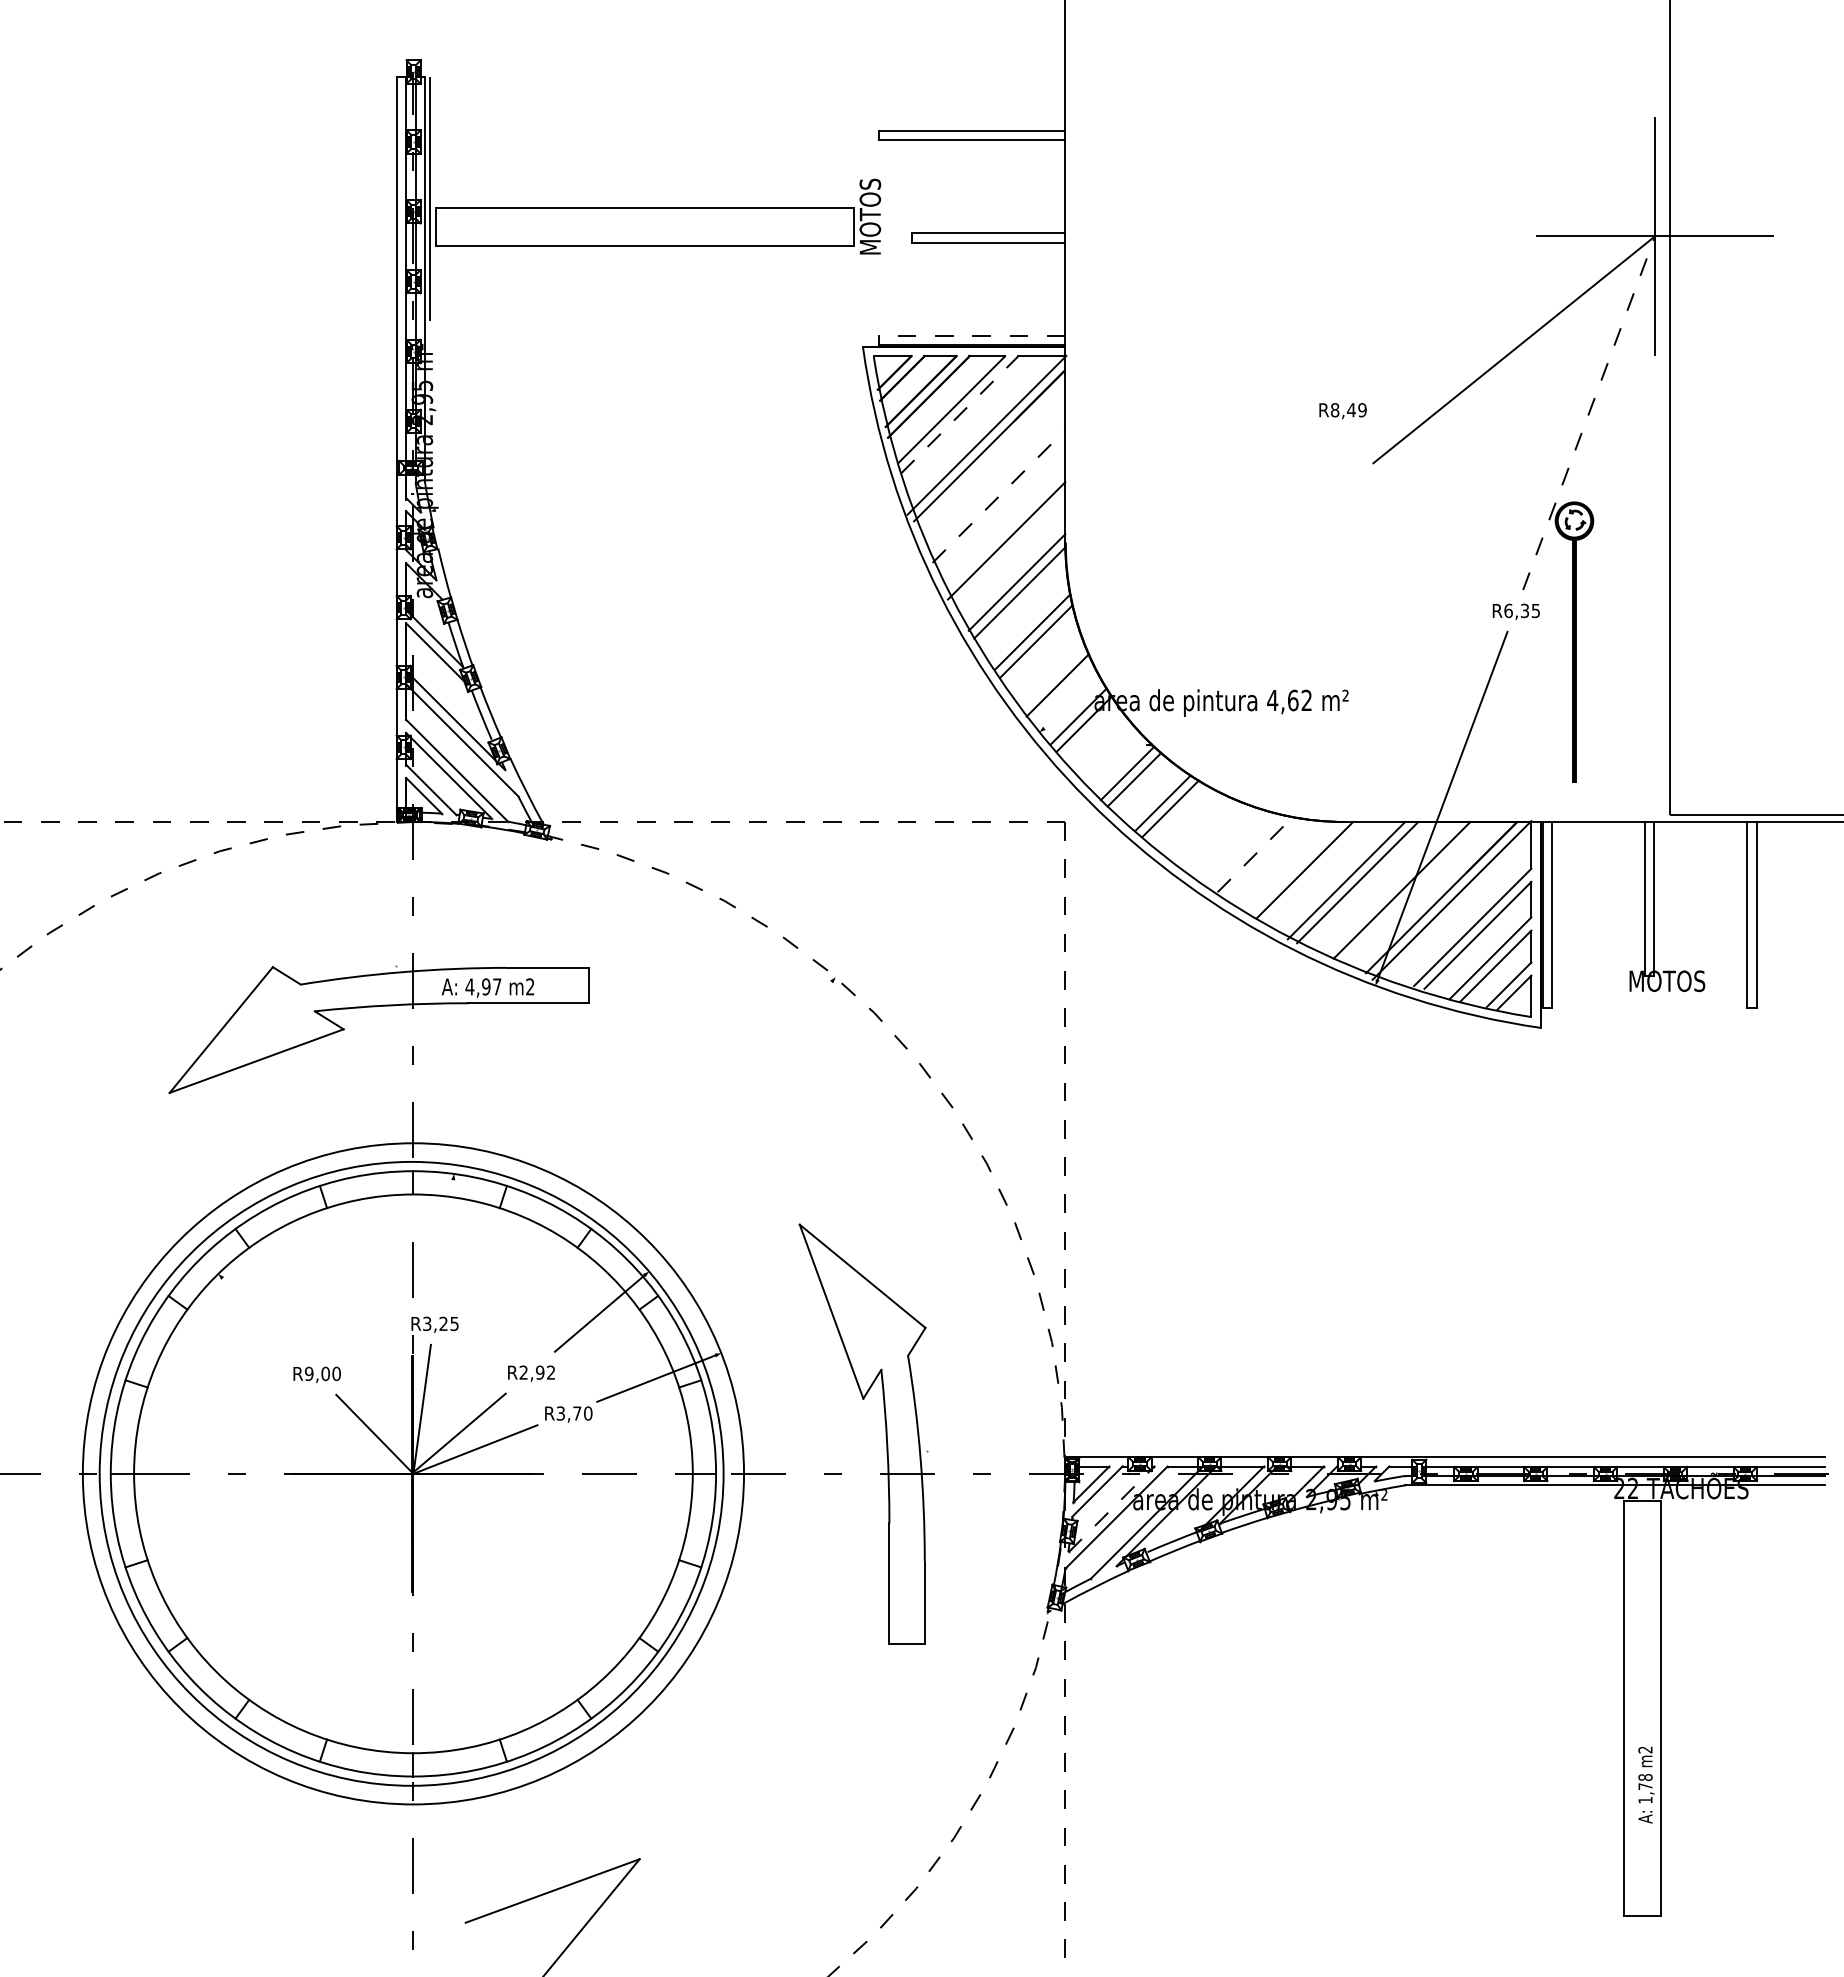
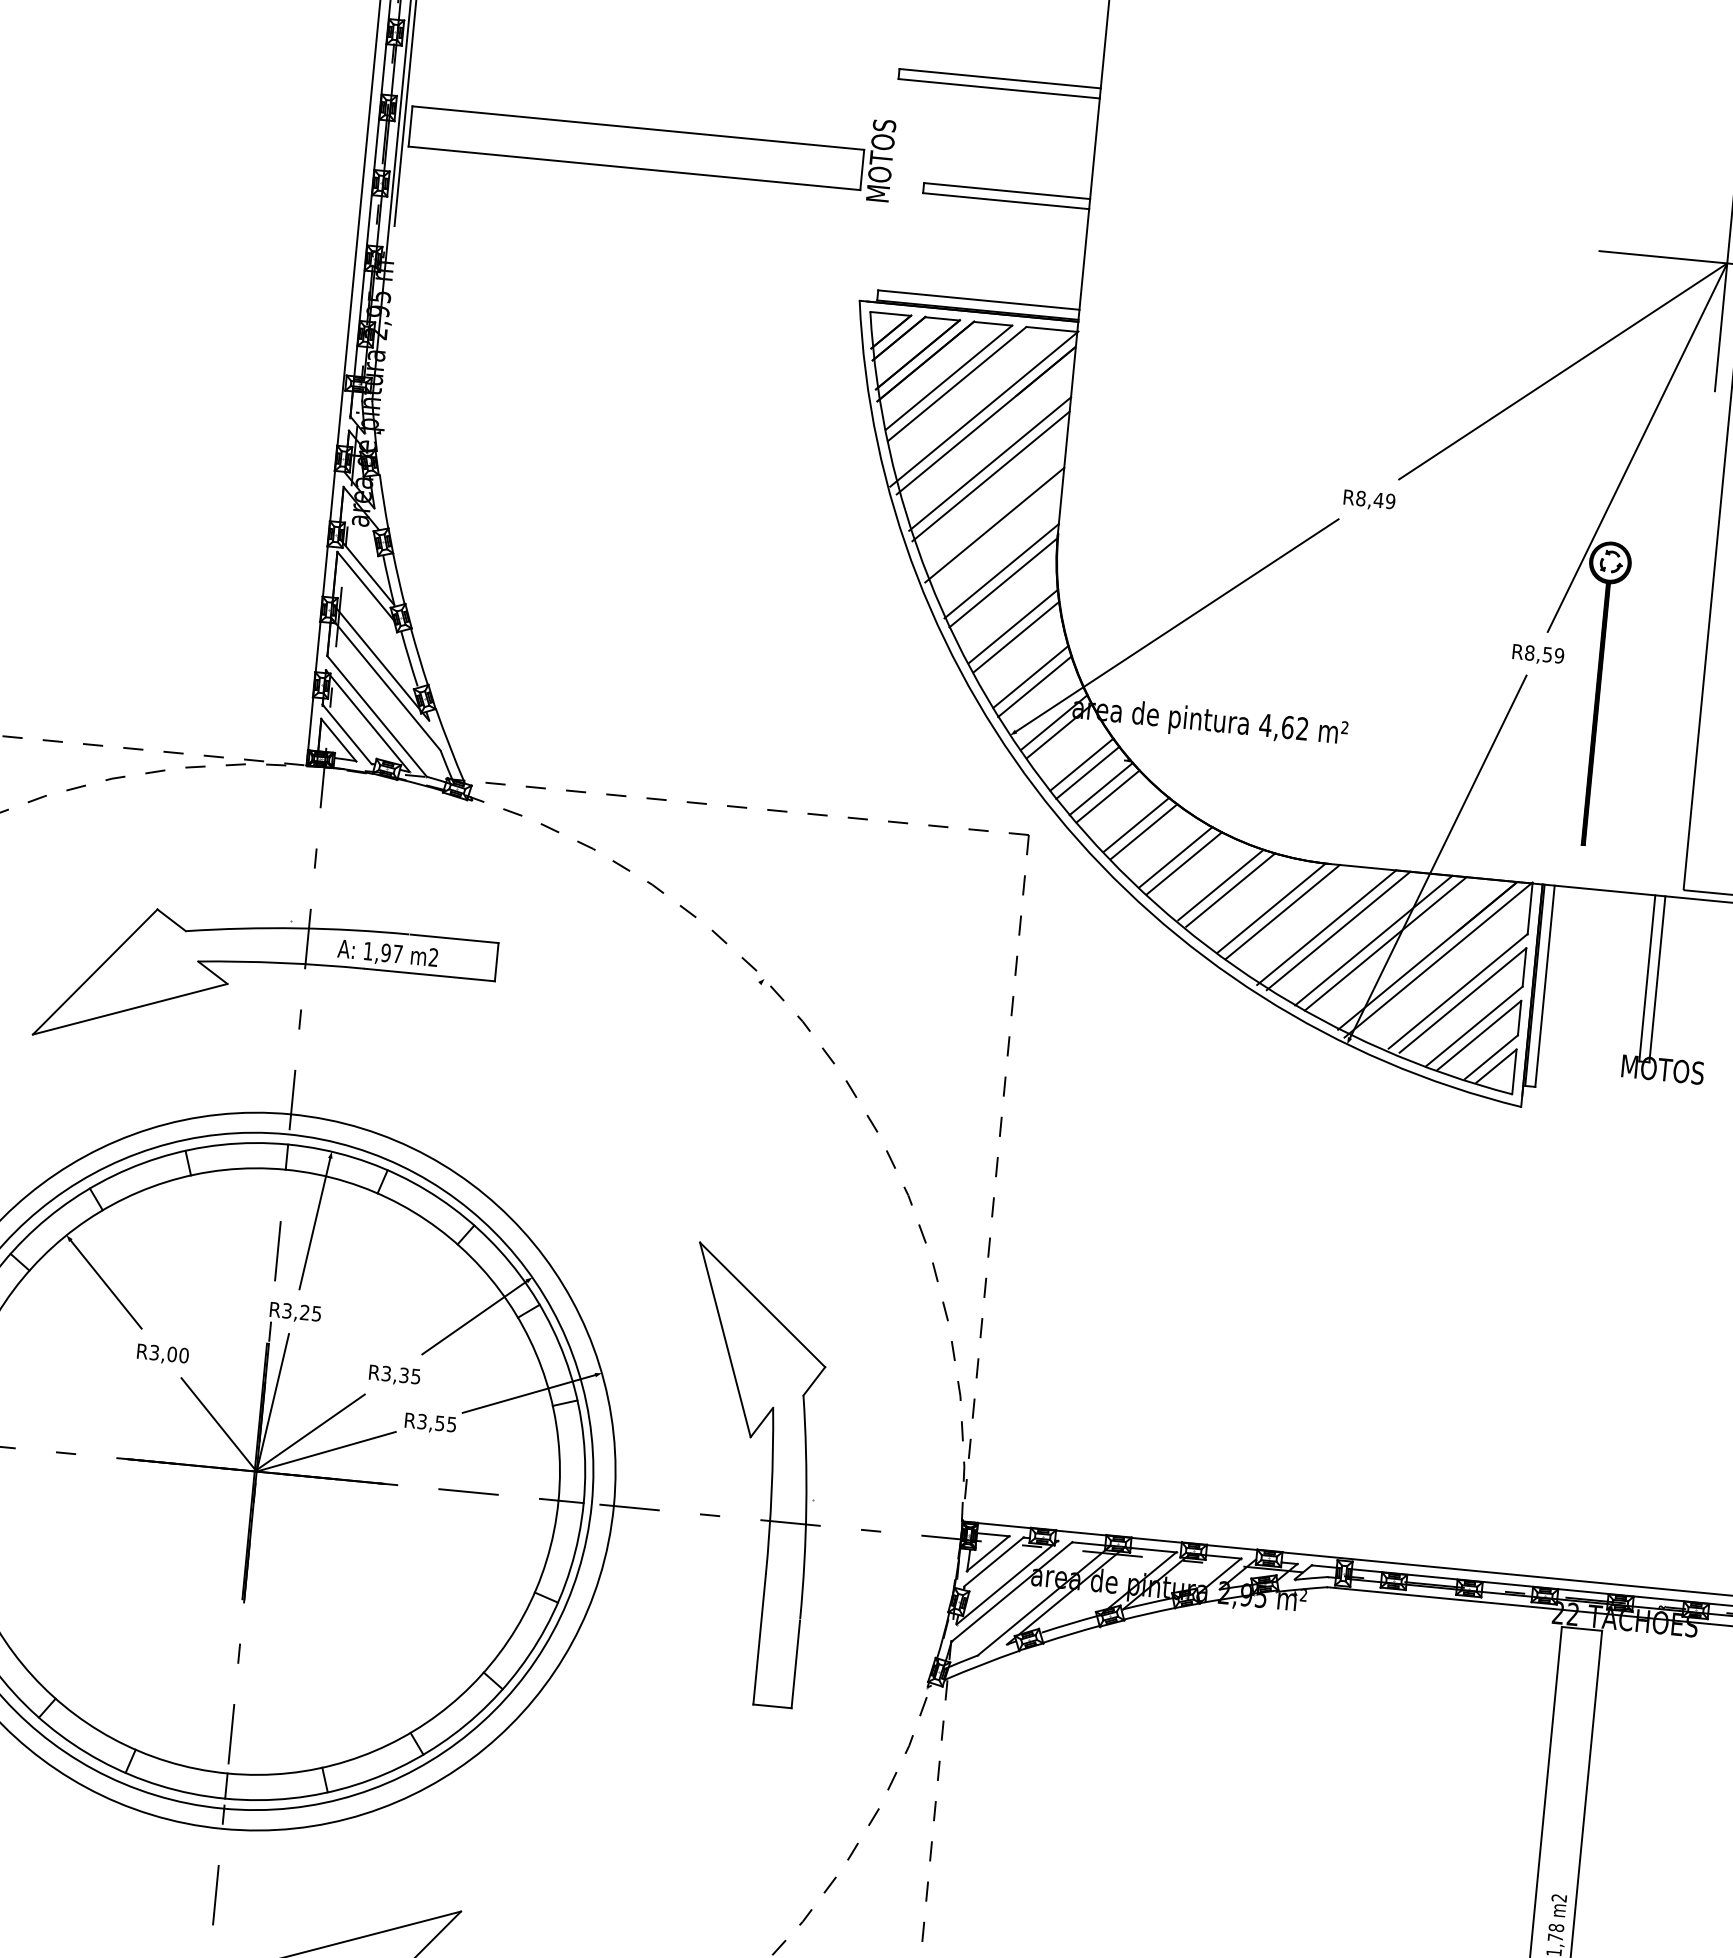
line: (971, 335) -> (978, 299), dashed -> solid
text: (1342, 411) -> (1368, 500), moved
line: (1589, 413) -> (1637, 448), dashed -> solid
line: (959, 414) -> (956, 383), dashed -> solid
line: (996, 484) -> (989, 463), added
line: (998, 496) -> (990, 476), dashed -> solid
text: (1522, 610) -> (1544, 654), R6,35 -> R8,59
line: (1182, 616) -> (1176, 625), added
line: (1052, 676) -> (1030, 676), added
line: (1107, 752) -> (1081, 764), added
line: (1113, 759) -> (1087, 772), added
line: (1201, 829) -> (1175, 857), added
line: (1210, 834) -> (1184, 863), added
line: (1245, 850) -> (1220, 884), added
line: (1255, 854) -> (1231, 889), dashed -> solid
line: (1293, 867) -> (1270, 907), added
line: (1390, 888) -> (1373, 940), added
text: (469, 986) -> (367, 950), 4,97 -> 1,97
line: (444, 1241) -> (314, 1223), added
line: (258, 1315) -> (105, 1284), added
text: (537, 1372) -> (401, 1374), R2,92 -> R3,35
text: (309, 1373) -> (154, 1352), R9,00 -> R3,00
text: (582, 1413) -> (445, 1423), R3,70 -> R3,55
line: (1109, 1511) -> (1004, 1584), dashed -> solid

